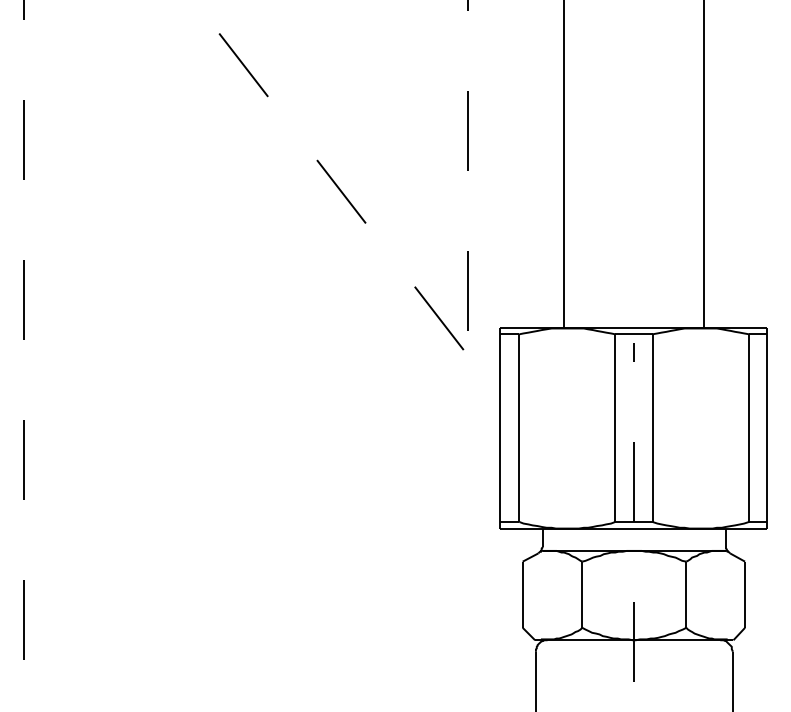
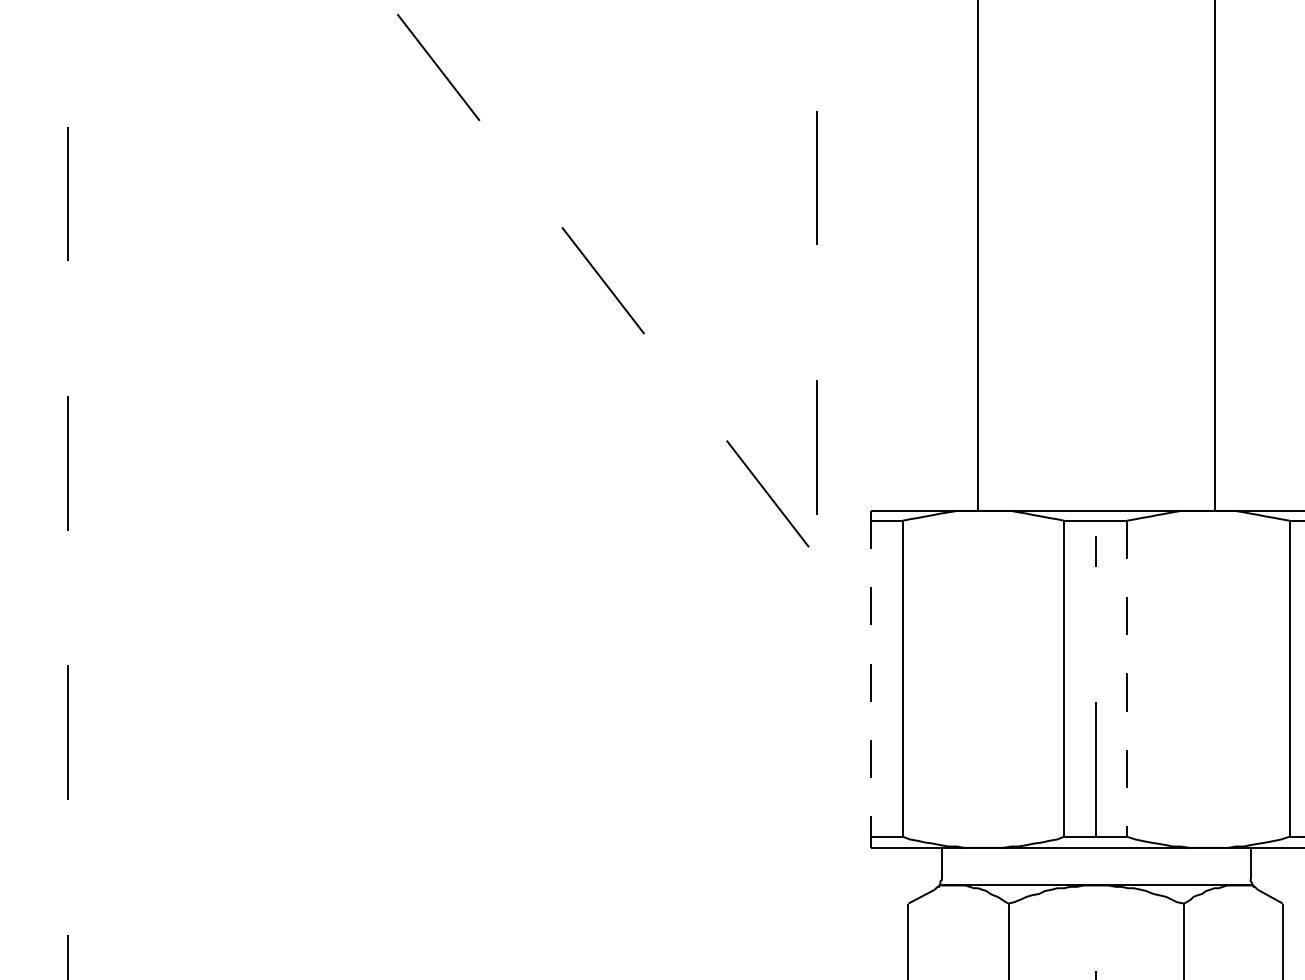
line: (652, 428) -> (1126, 679), solid -> dashed
line: (500, 429) -> (871, 681), solid -> dashed

